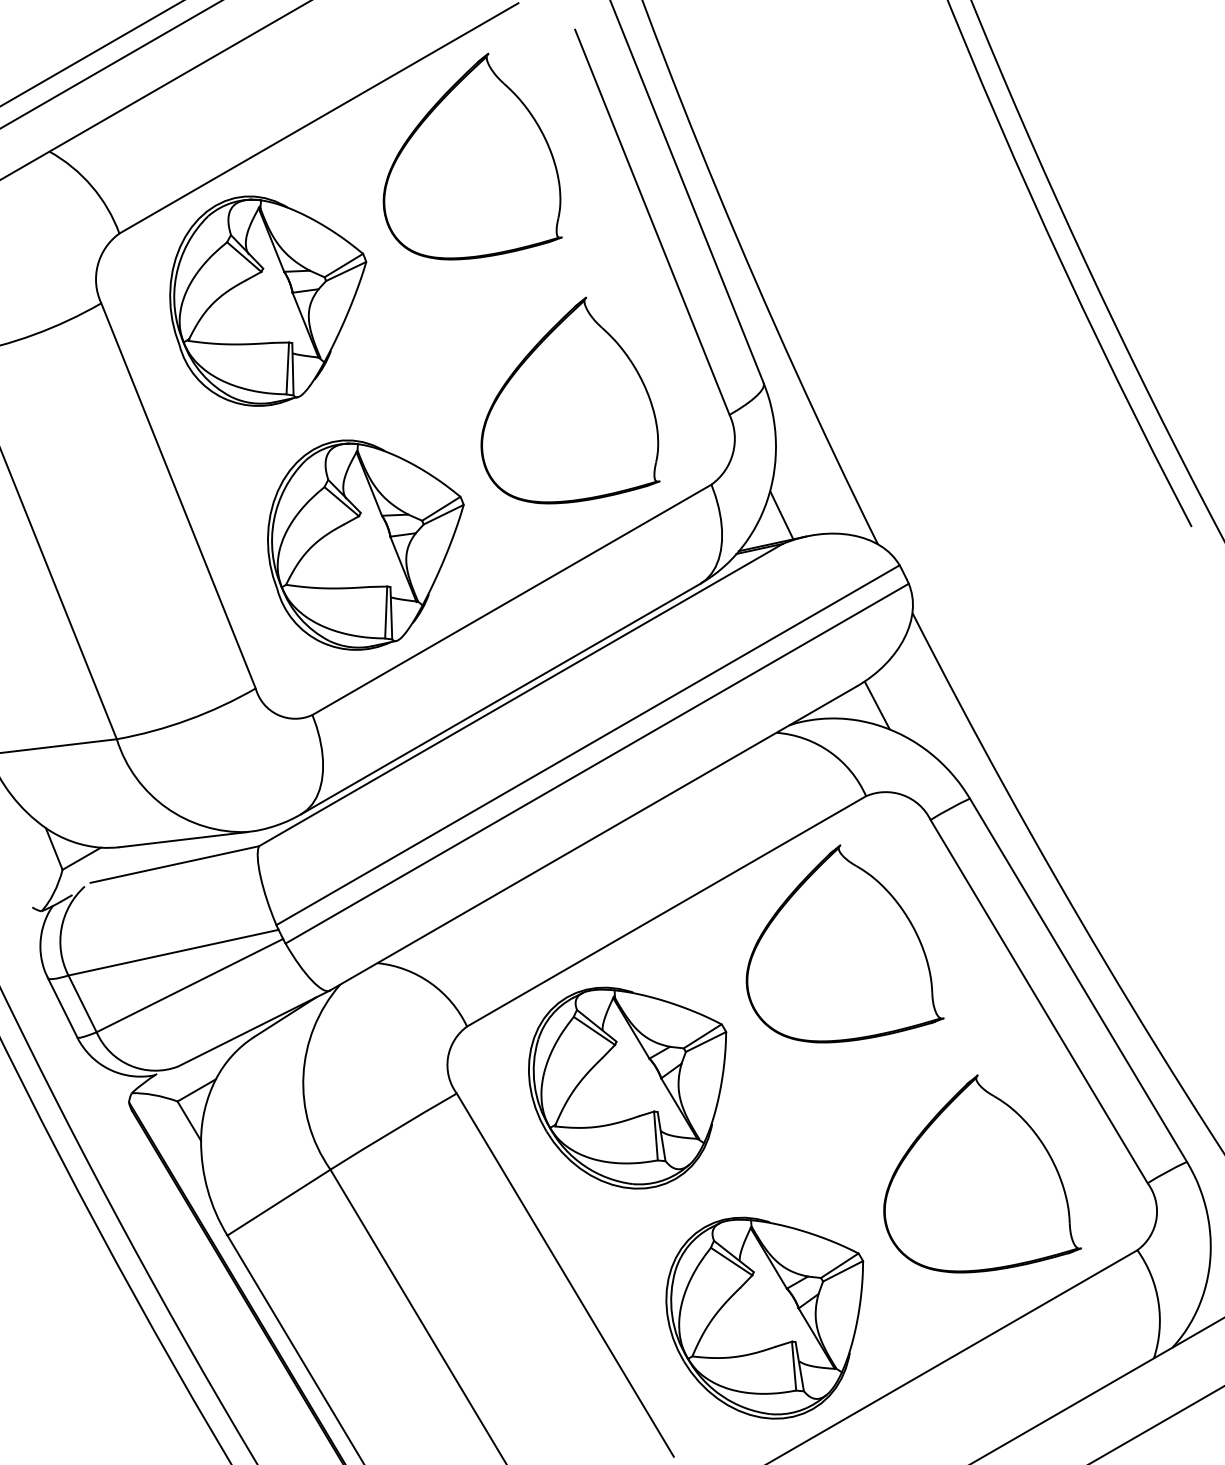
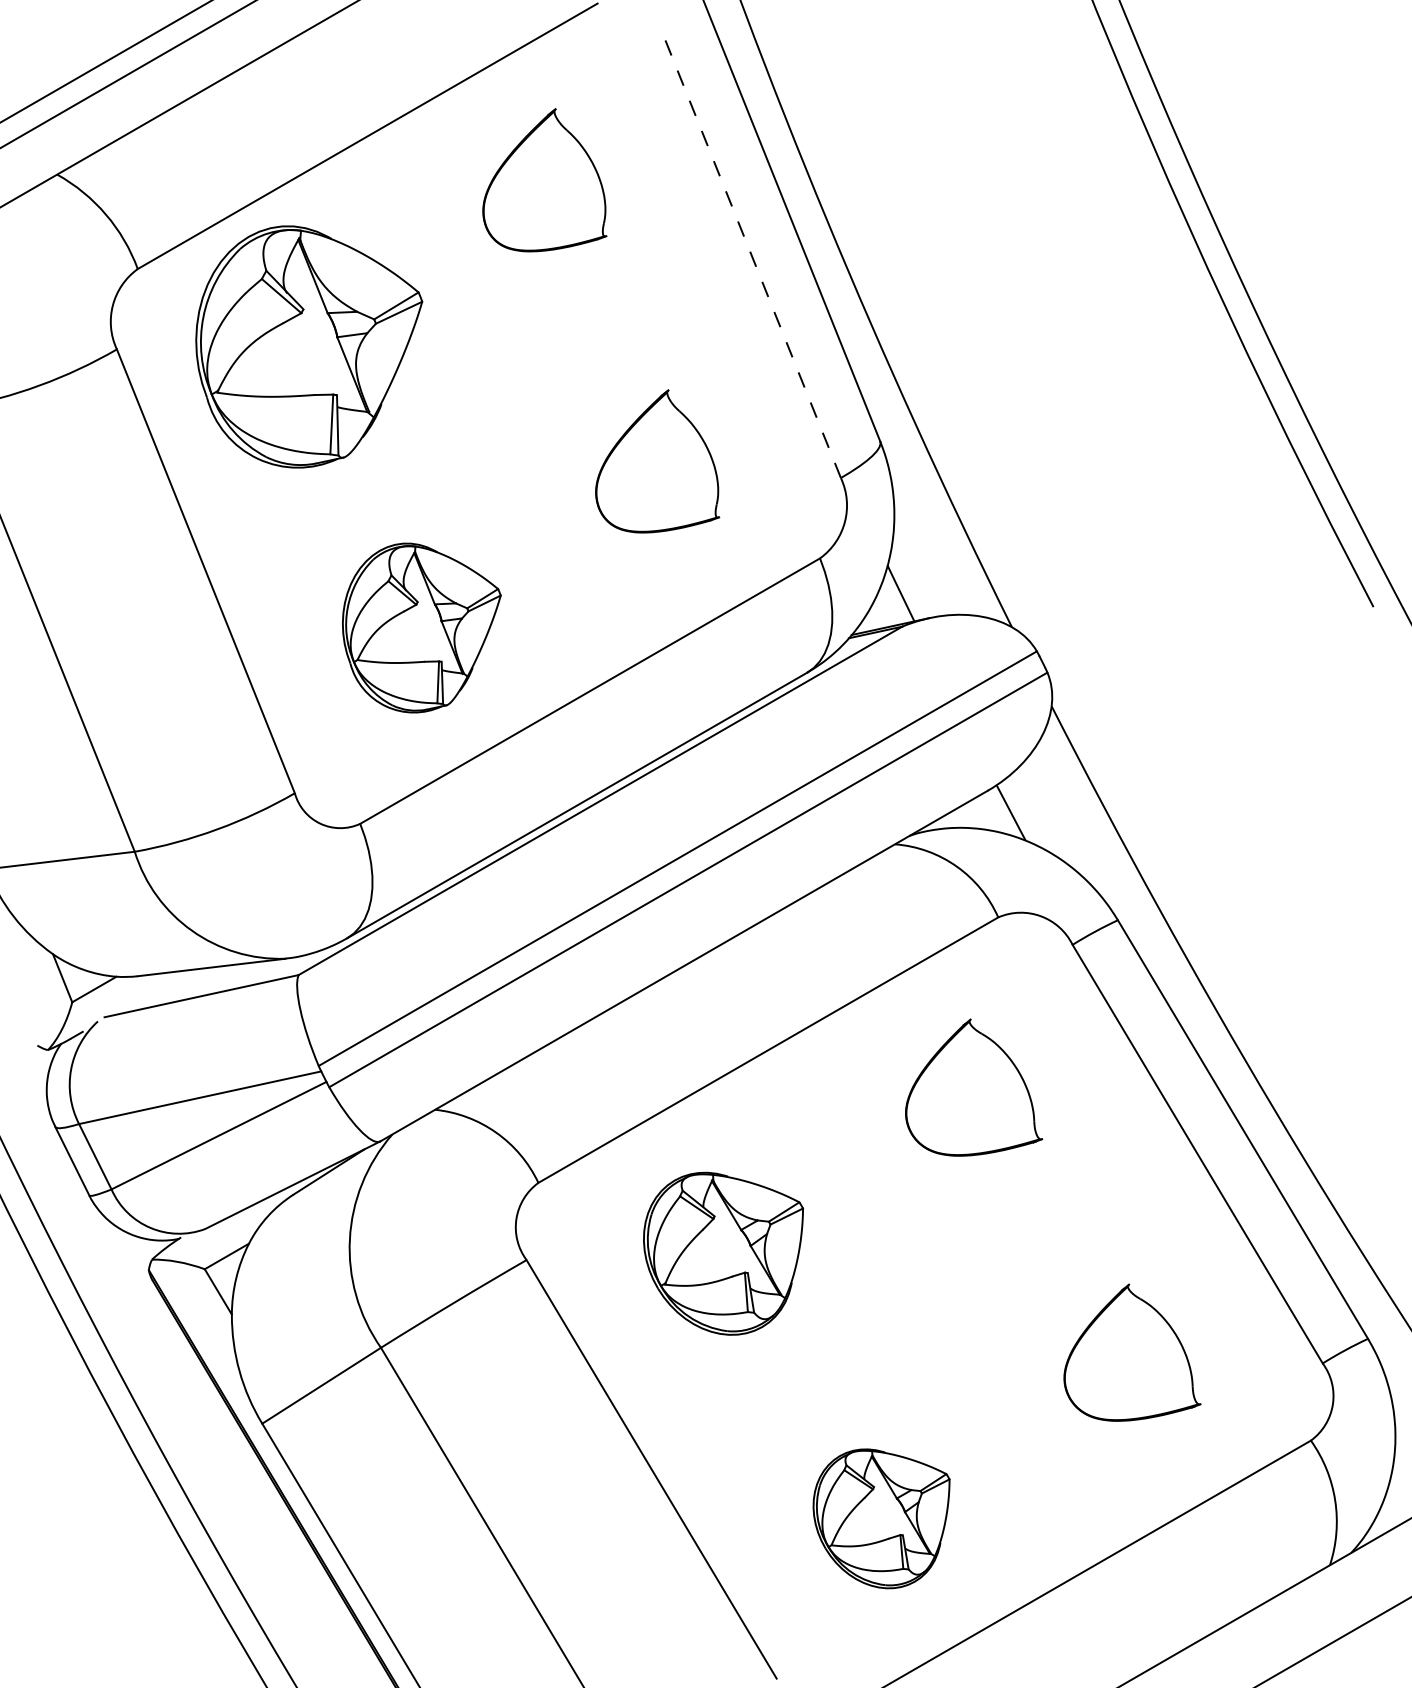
part: (472, 156) -> (544, 180), size x0.6
line: (652, 221) -> (752, 255), solid -> dashed
part: (570, 400) -> (657, 461), size x0.6
part: (365, 544) -> (421, 627), size x0.7
part: (844, 943) -> (973, 1087), size x0.6
part: (627, 1087) -> (723, 1253), size x0.7
part: (982, 1173) -> (1132, 1352), size x0.6
part: (764, 1317) -> (881, 1518), size x0.6

